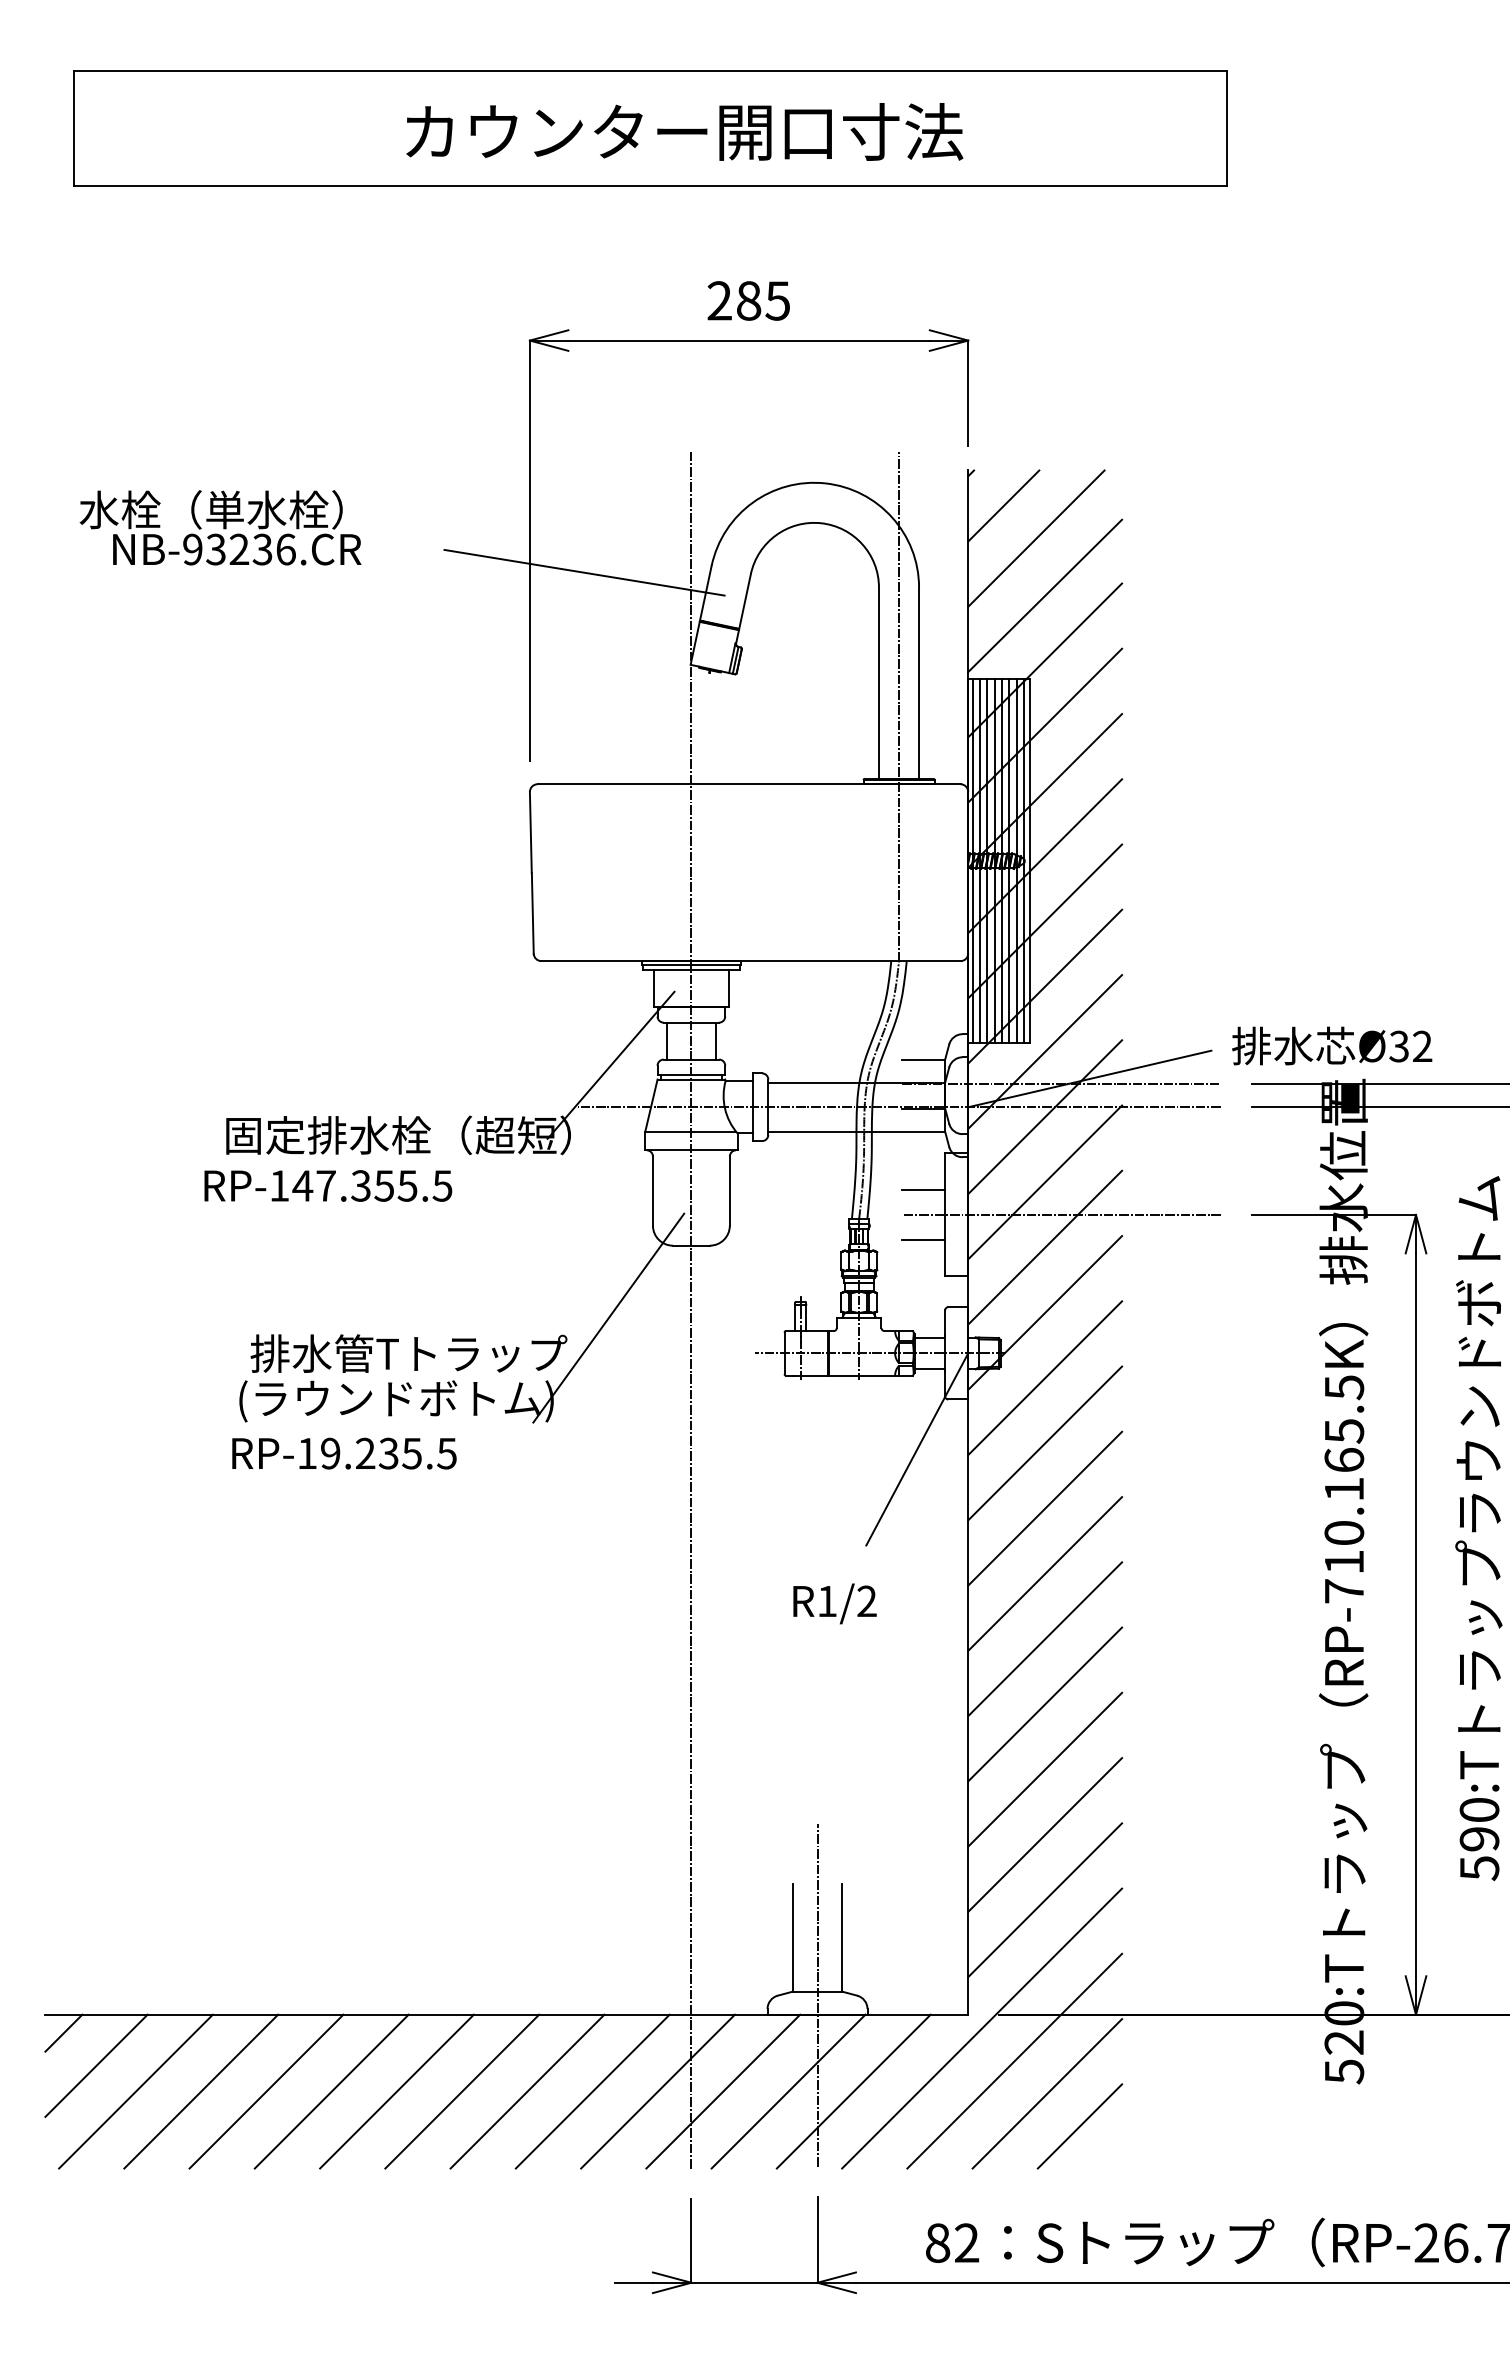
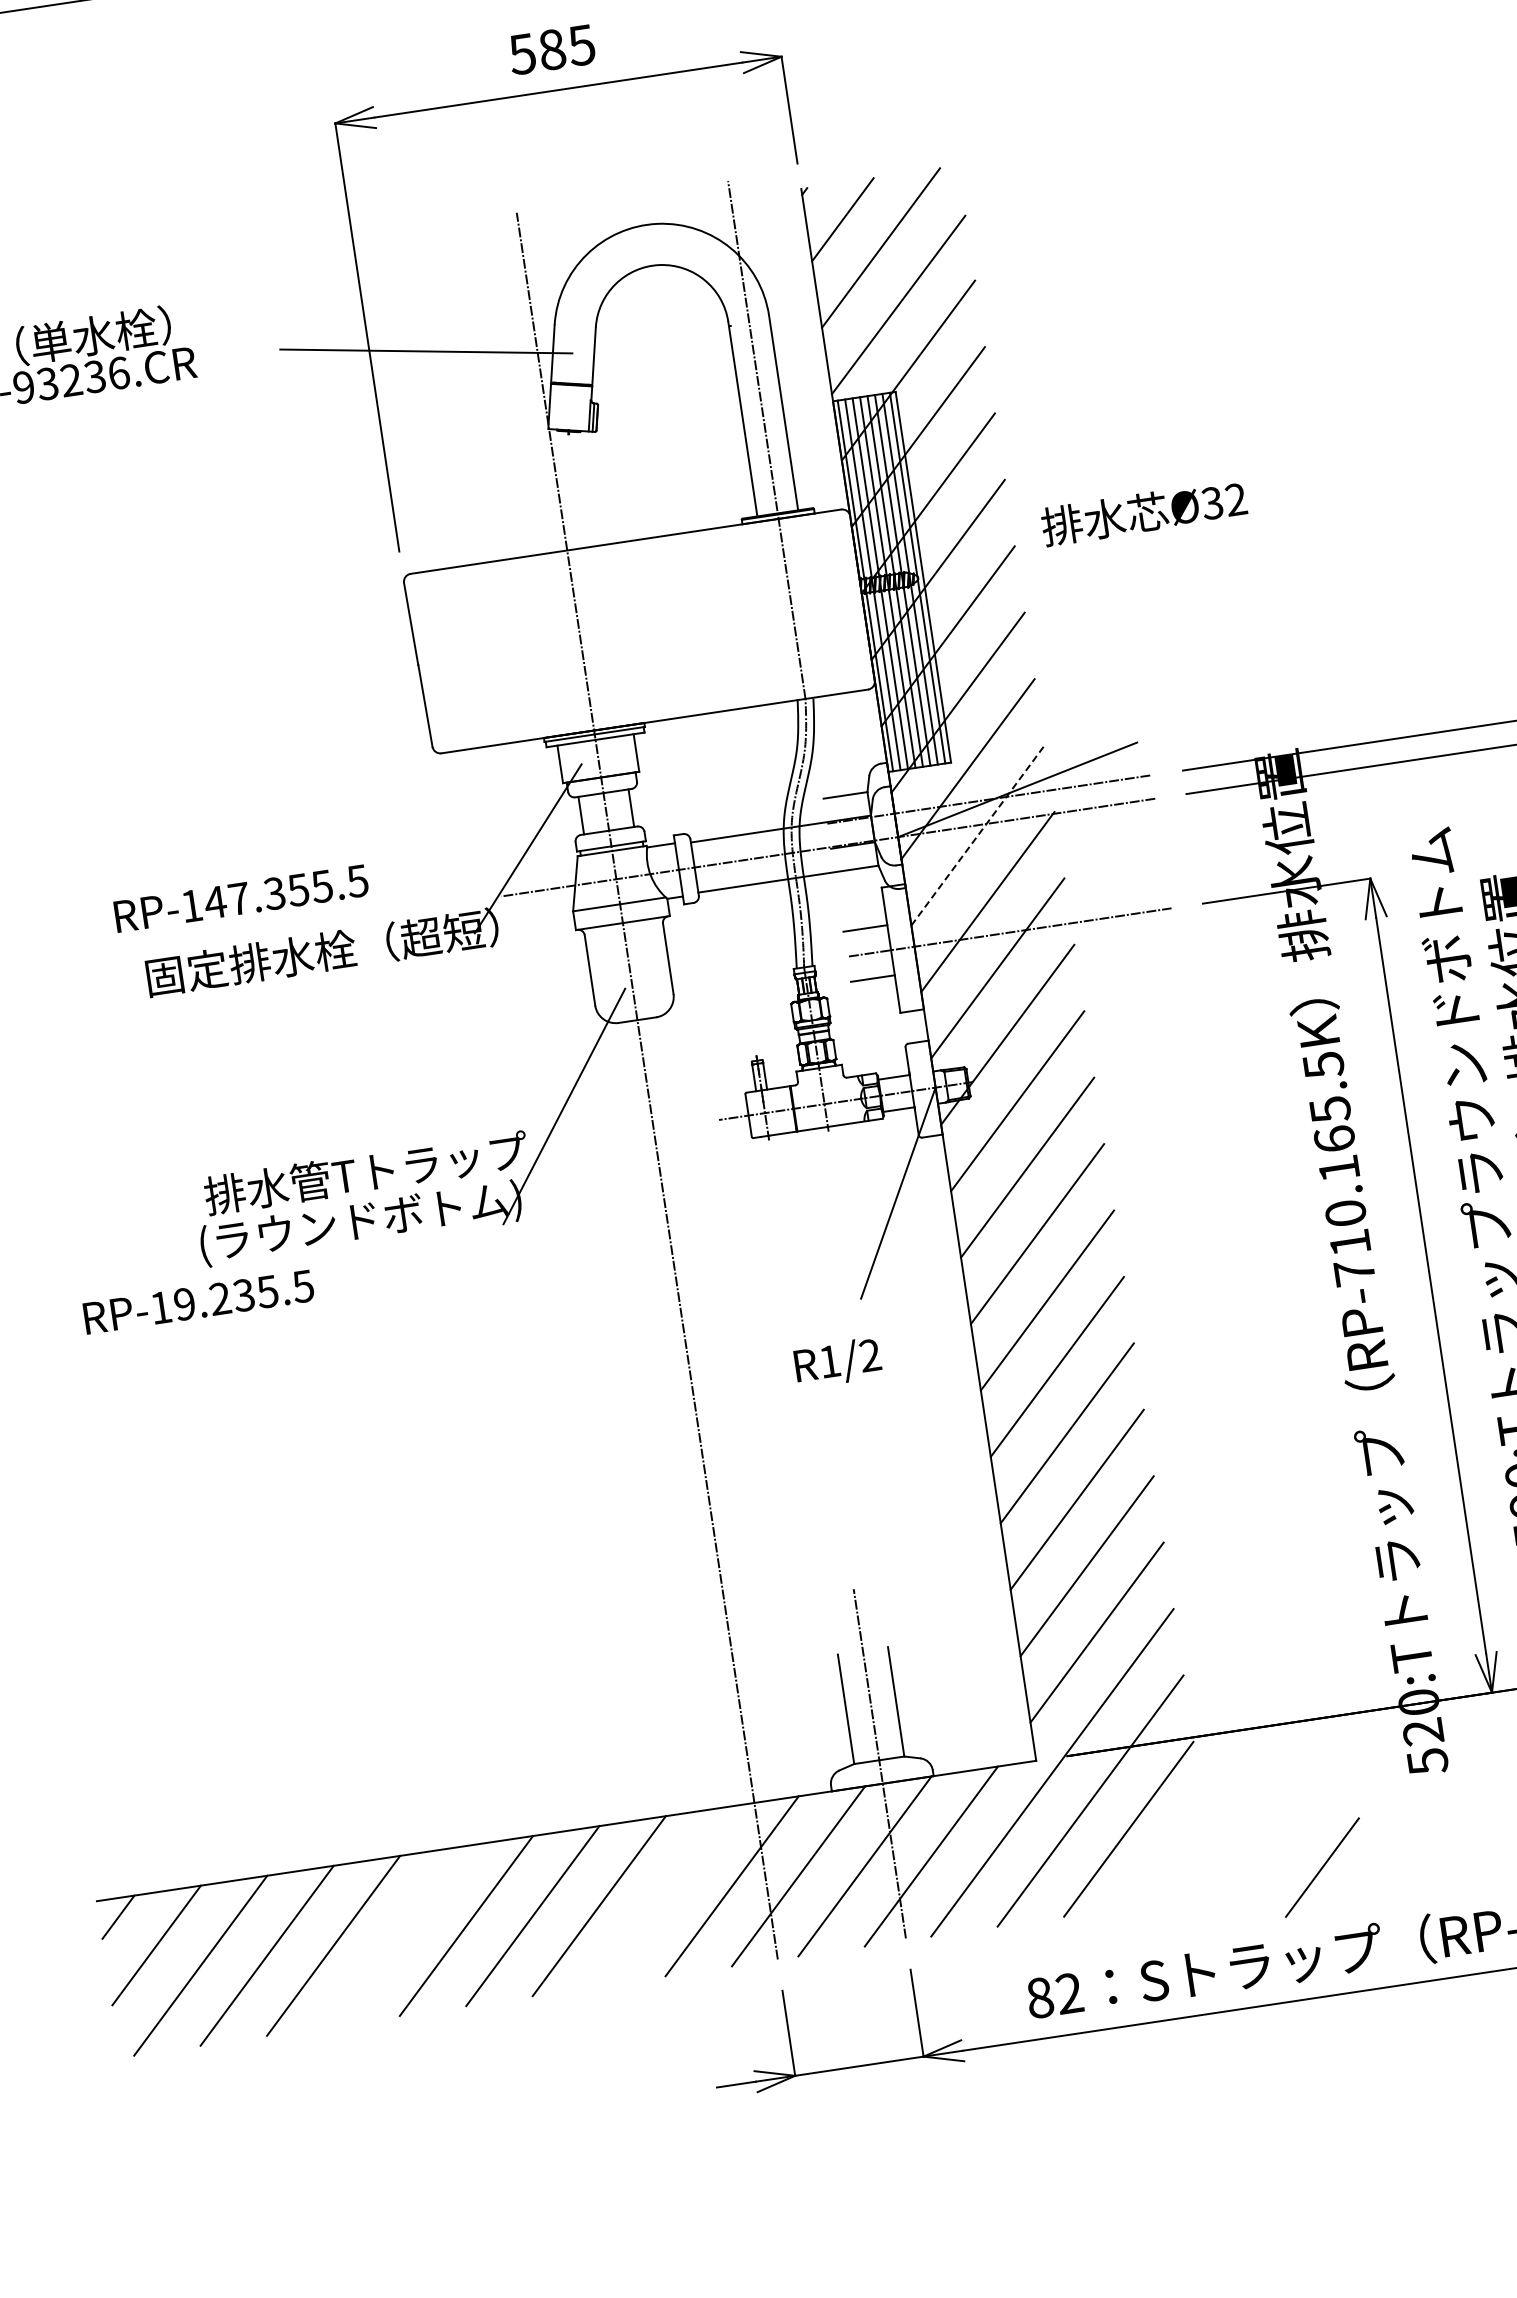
text: (719, 300) -> (522, 53), 285 -> 585
text: (1332, 1045) -> (1144, 512), moved
line: (1045, 1117) -> (978, 835), solid -> dashed
text: (328, 1185) -> (241, 898), moved
text: (344, 1453) -> (198, 1301), moved
line: (331, 2091) -> (399, 1935), removed
line: (592, 2091) -> (665, 1896), removed
line: (1079, 2126) -> (1321, 1867), moved

